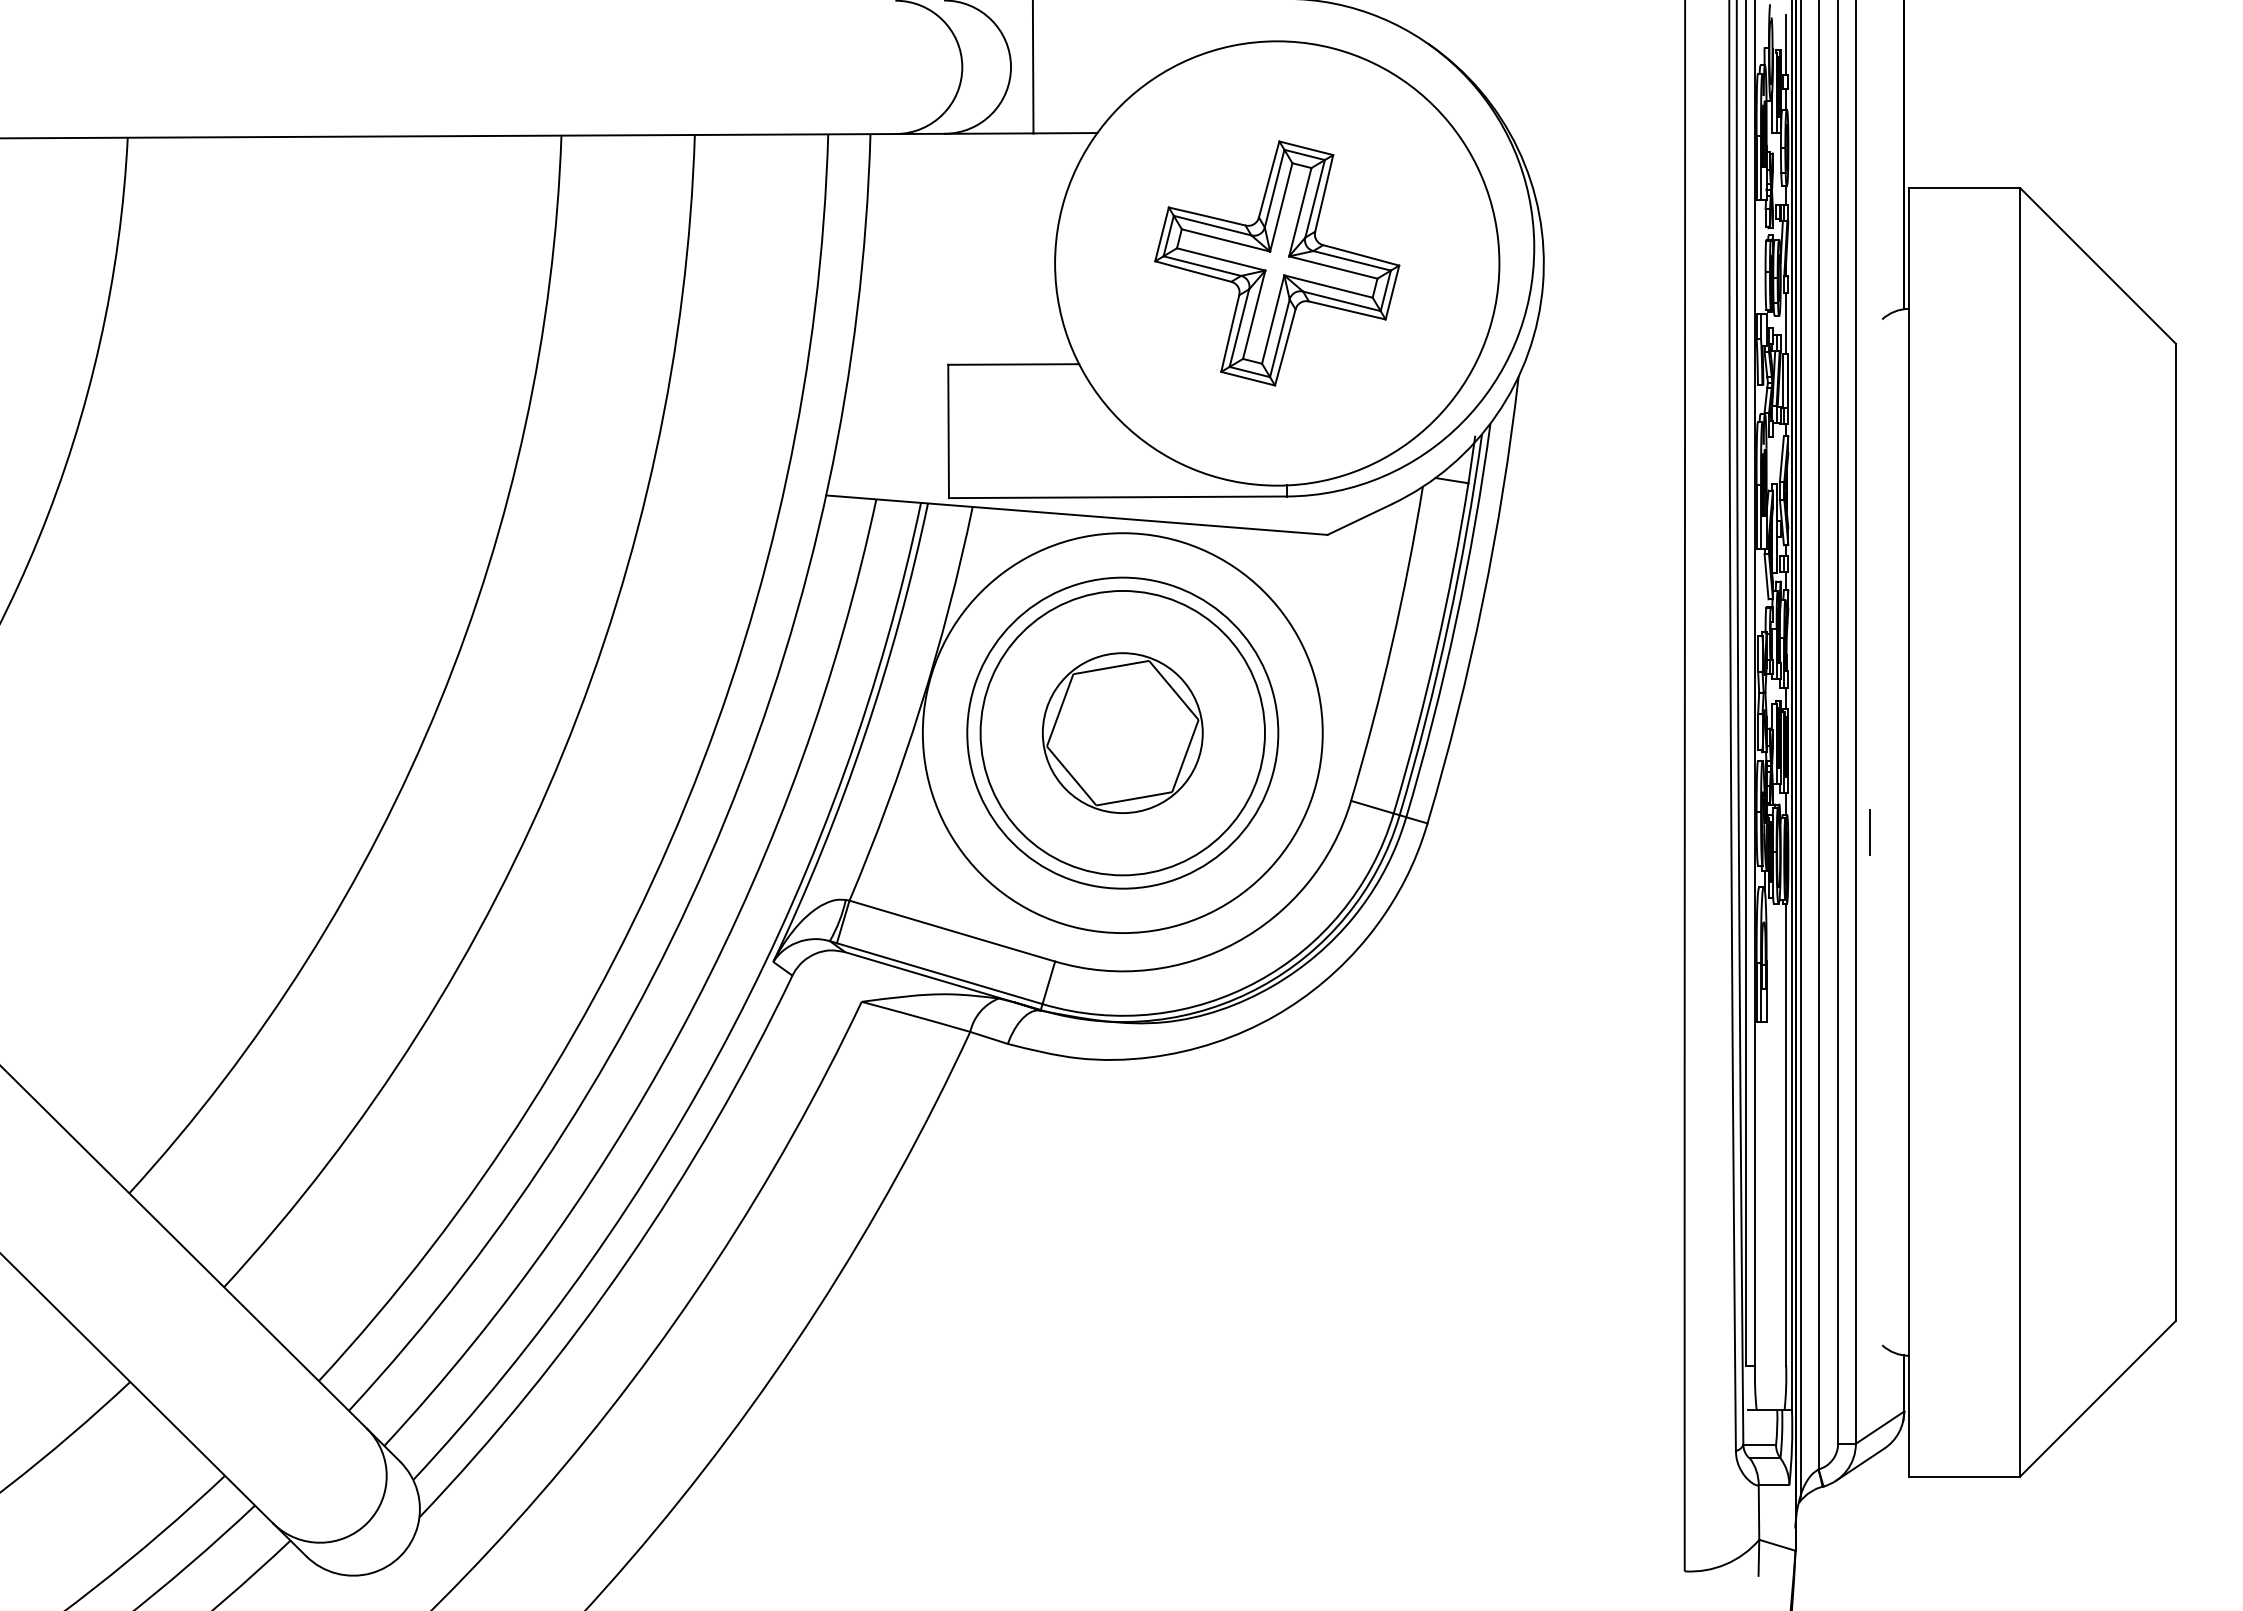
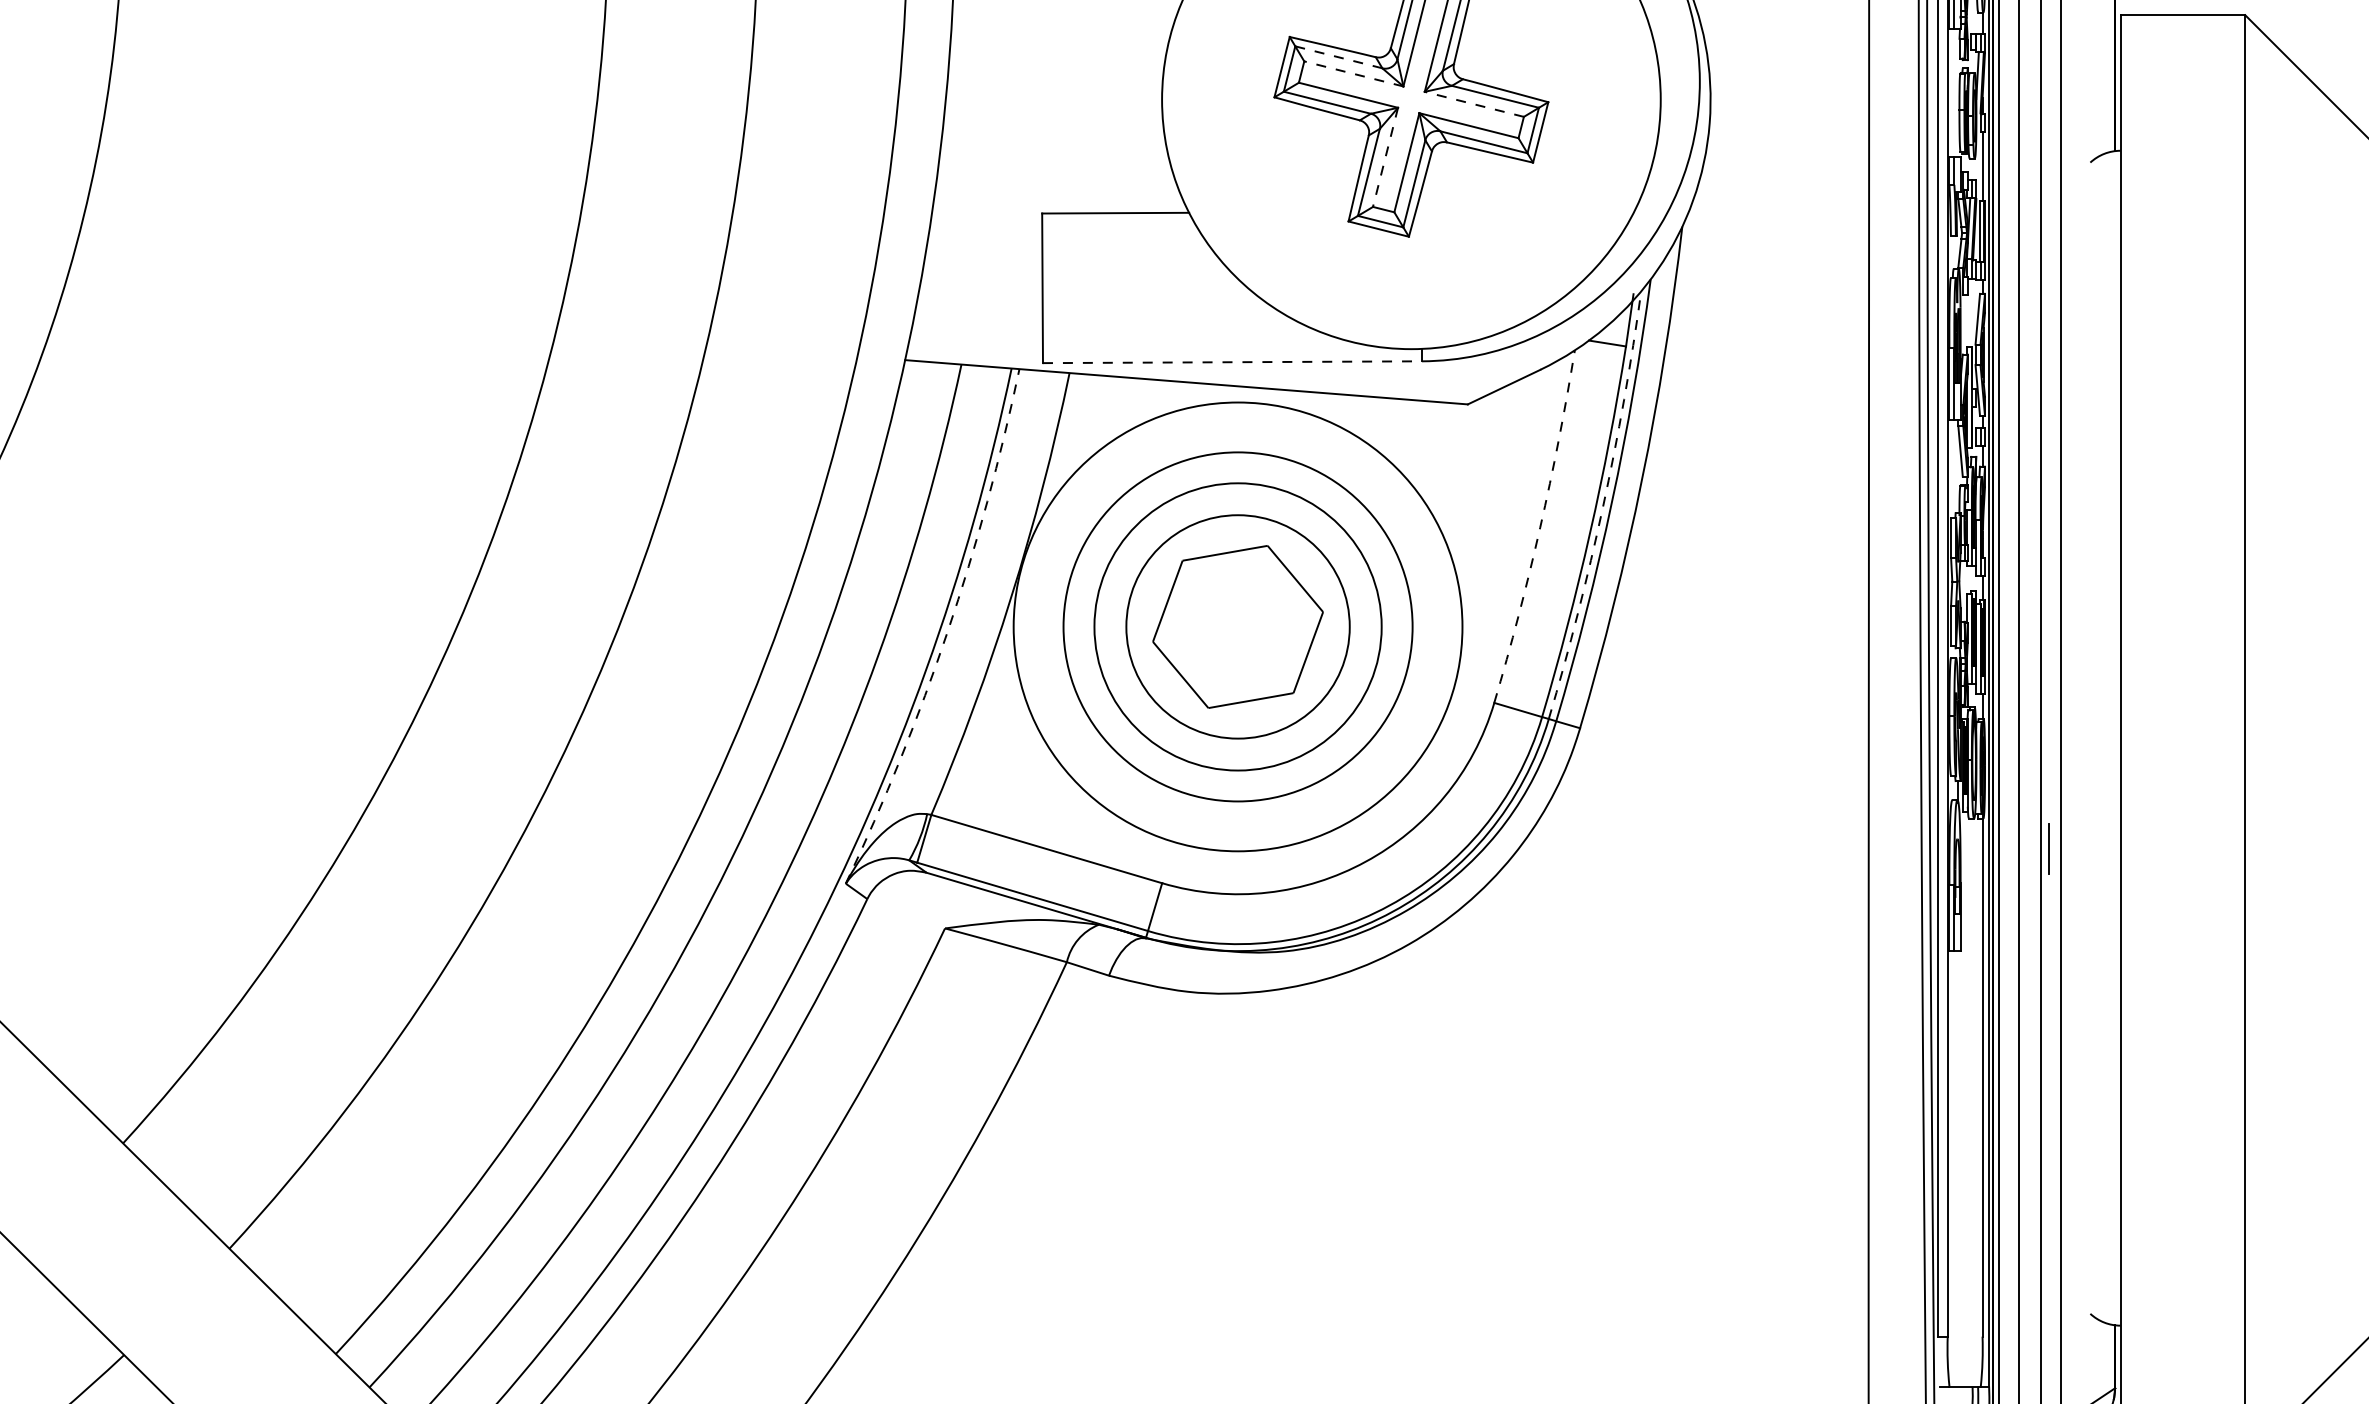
line: (1213, 225) -> (1339, 57), solid -> dashed
line: (1225, 240) -> (1353, 74), solid -> dashed
line: (1333, 267) -> (1474, 104), solid -> dashed
line: (1254, 314) -> (1385, 157), solid -> dashed
line: (1117, 497) -> (1232, 362), solid -> dashed
arc: (1448, 626) -> (1603, 507), solid -> dashed
arc: (1391, 644) -> (1539, 527), solid -> dashed
circle: (1122, 732) -> (1237, 626), size x0.7
circle: (1122, 733) -> (1237, 627), size x1.6
arc: (864, 737) -> (948, 631), solid -> dashed
line: (1869, 832) -> (2049, 849), moved

